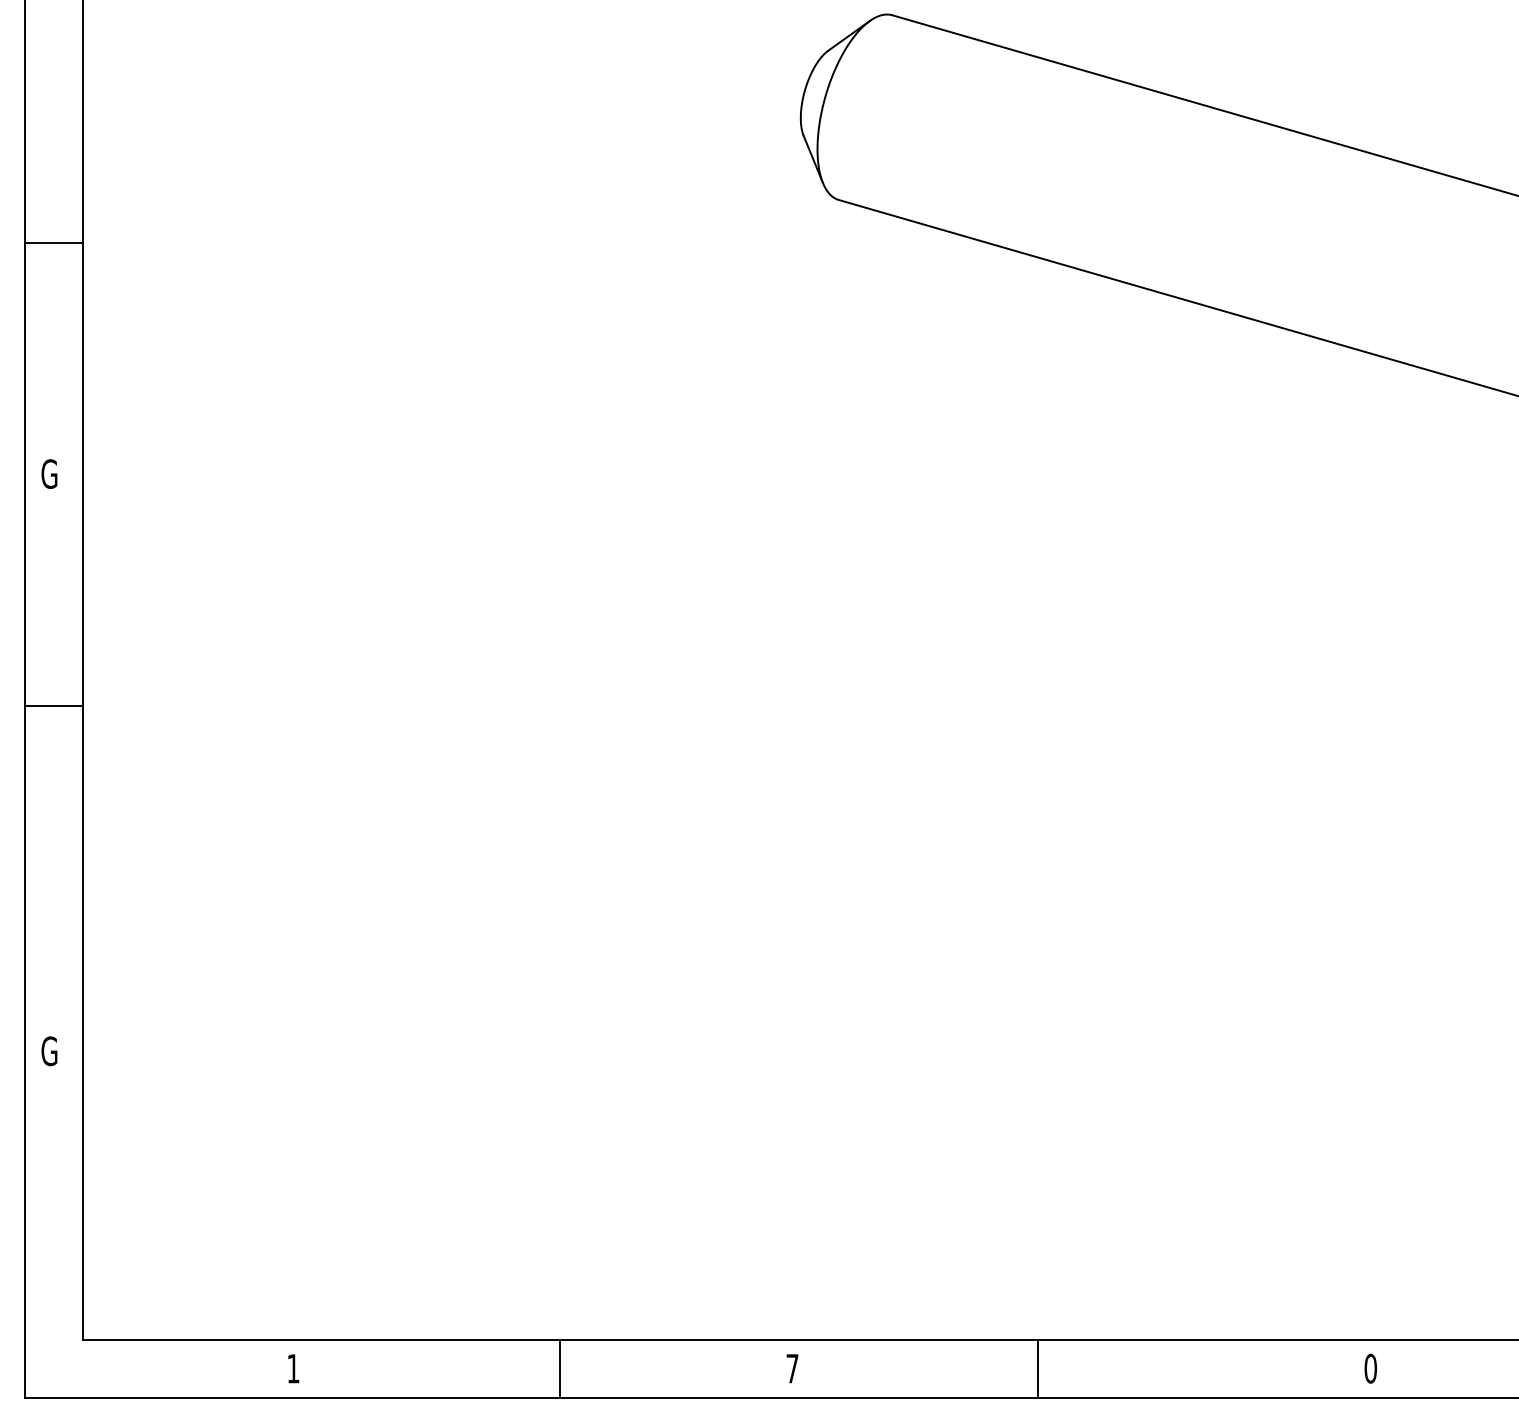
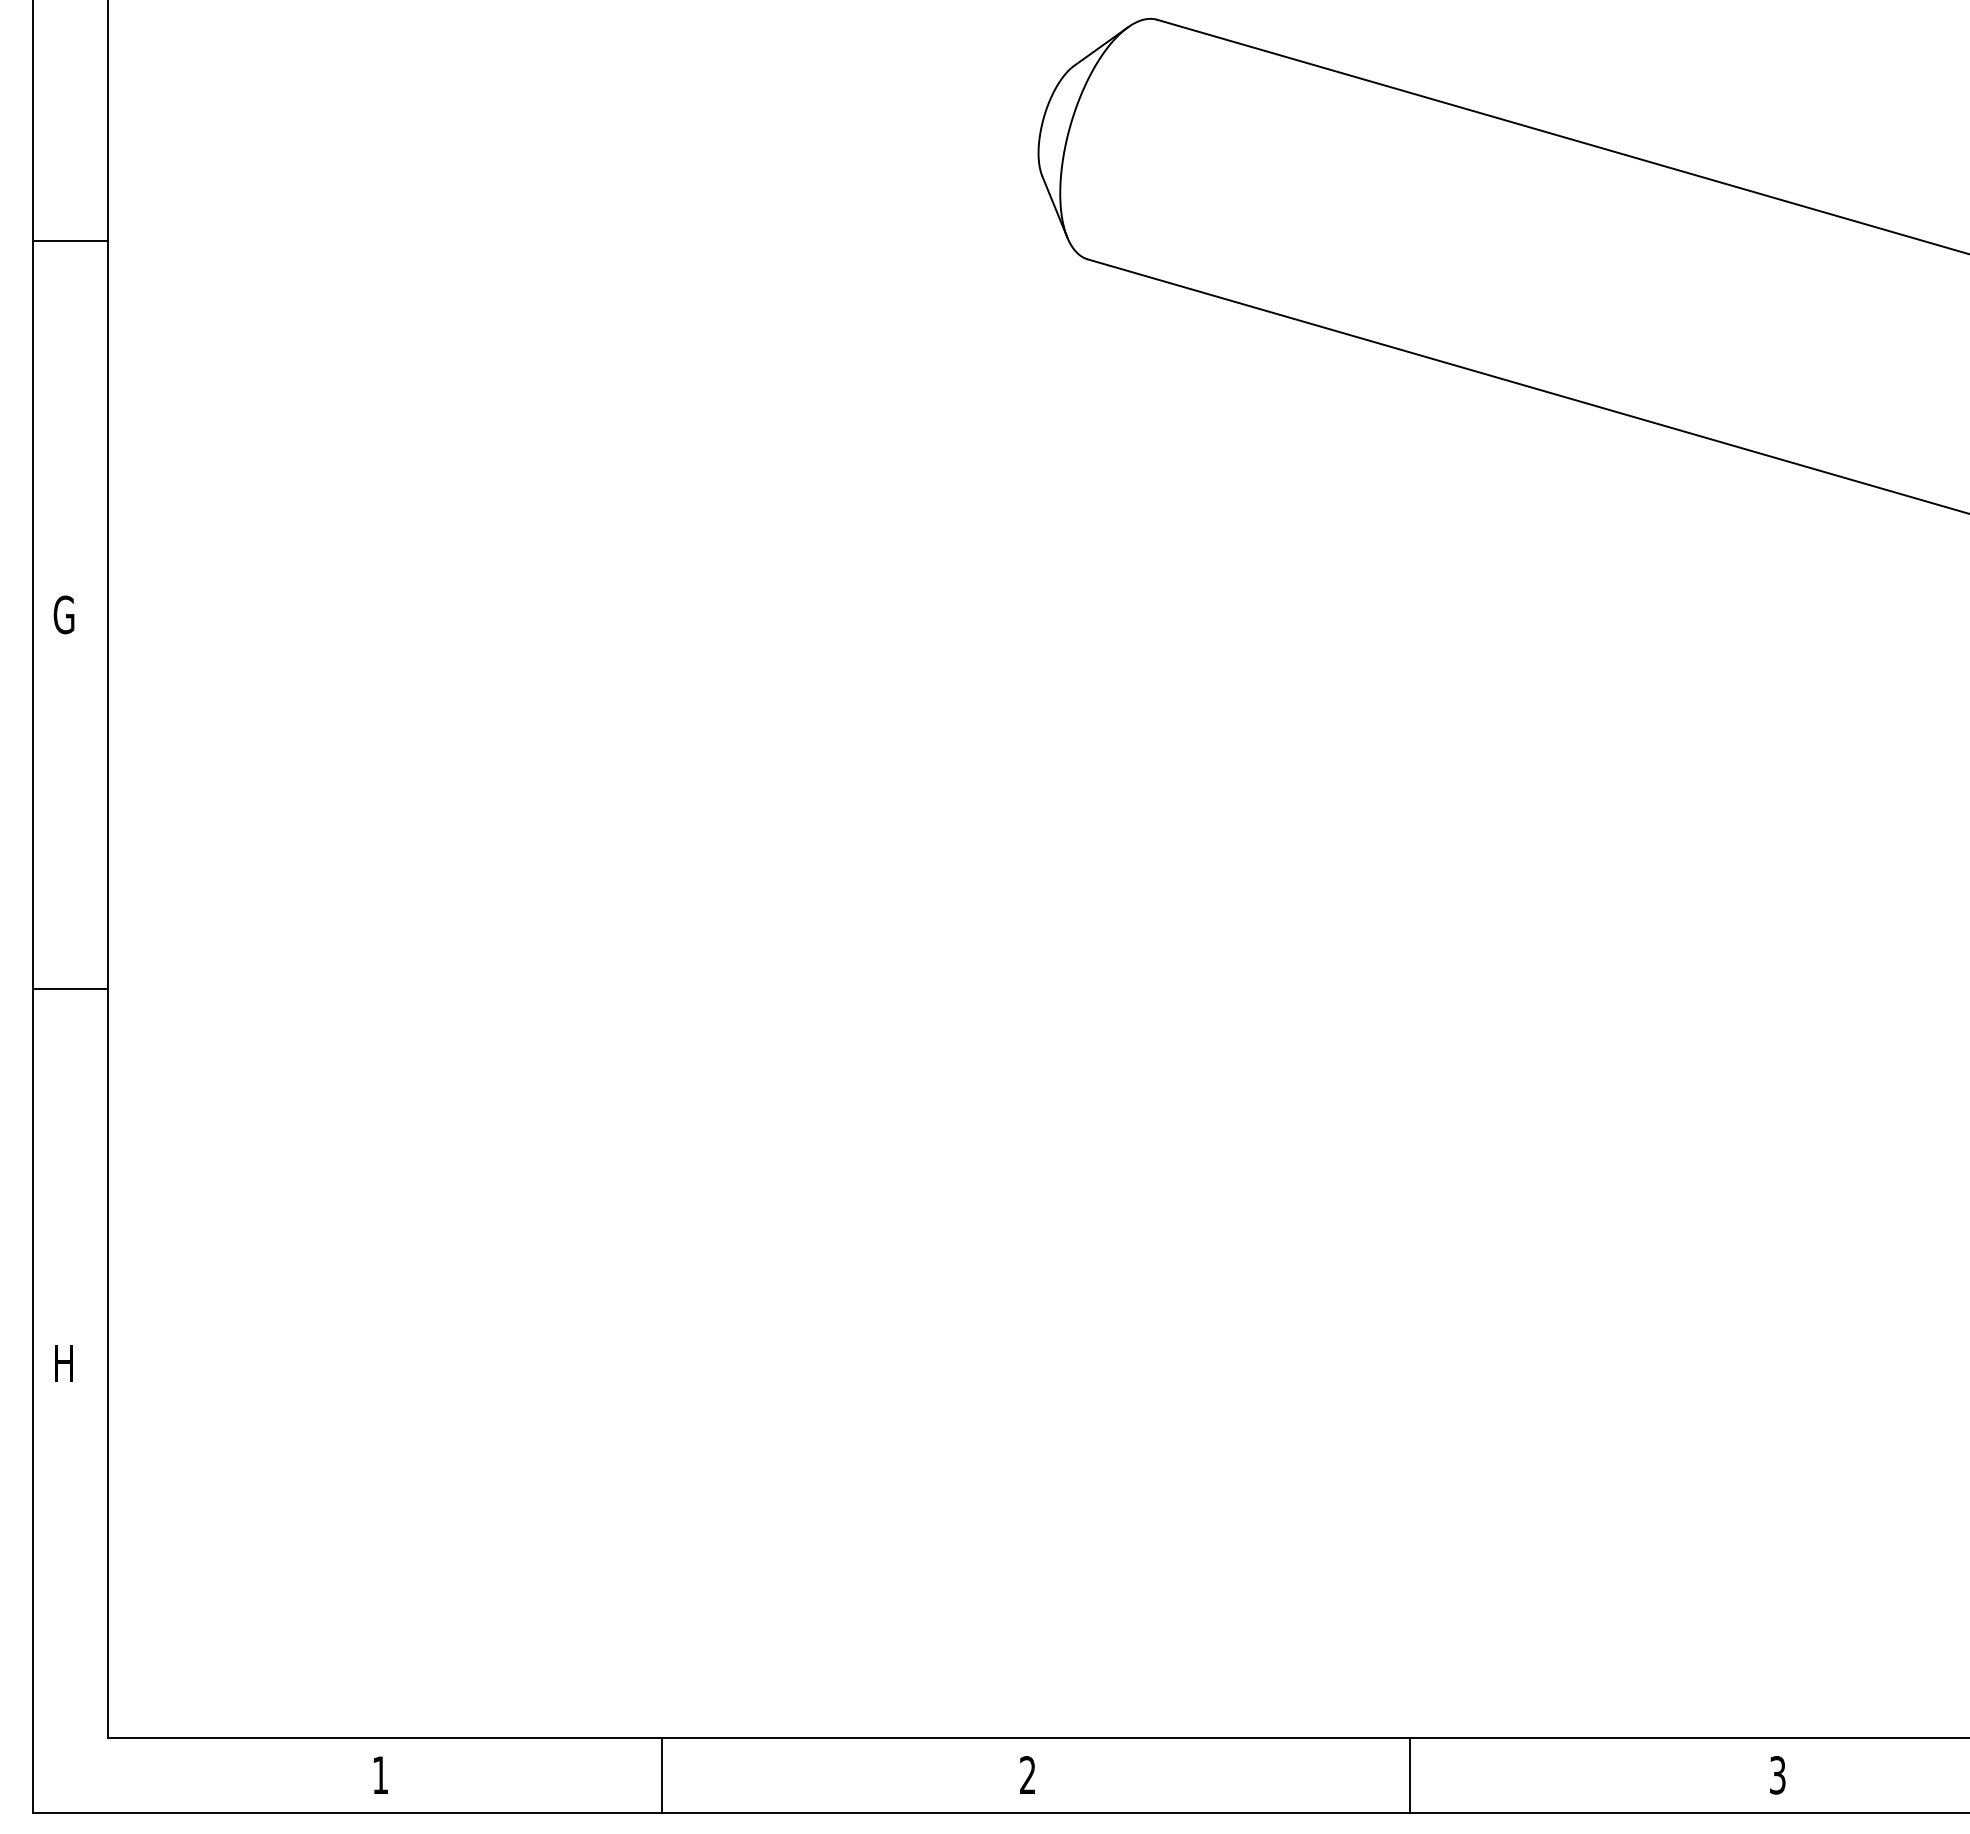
line: (53, 243) -> (69, 240), moved
line: (53, 706) -> (69, 989), moved
text: (49, 1051) -> (63, 1363), G -> H
line: (560, 1368) -> (661, 1774), moved
text: (792, 1368) -> (1027, 1774), 7 -> 2
line: (1038, 1368) -> (1410, 1774), moved
text: (1370, 1368) -> (1777, 1775), 0 -> 3

